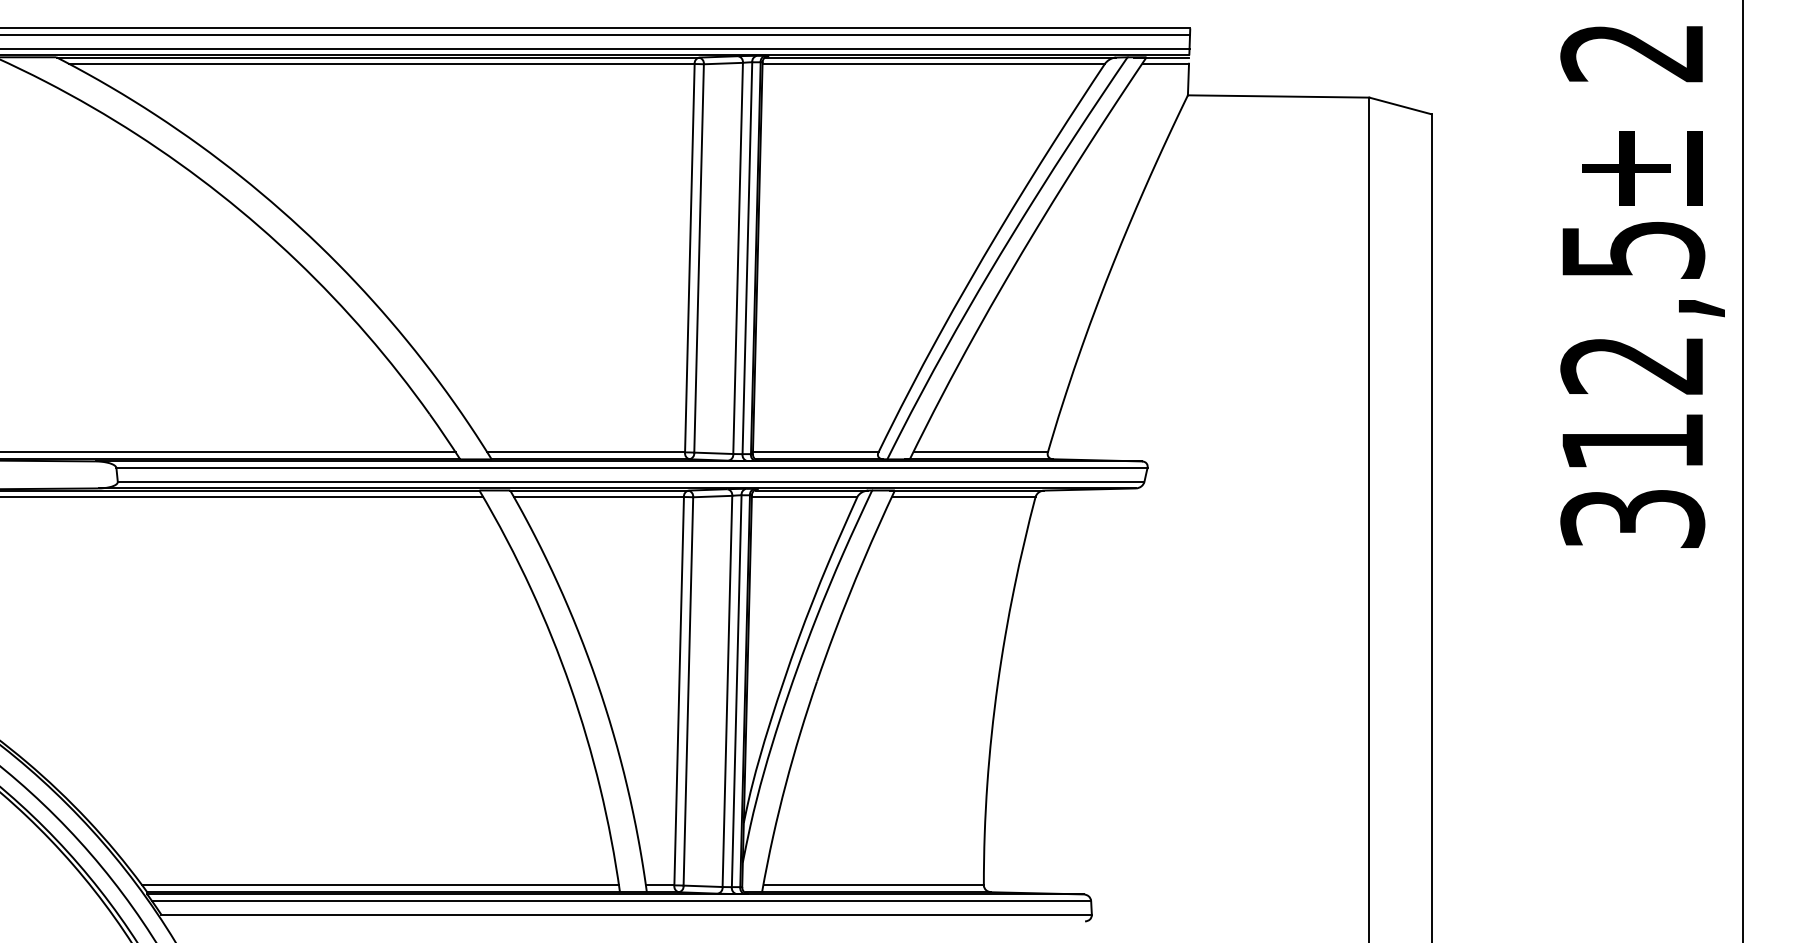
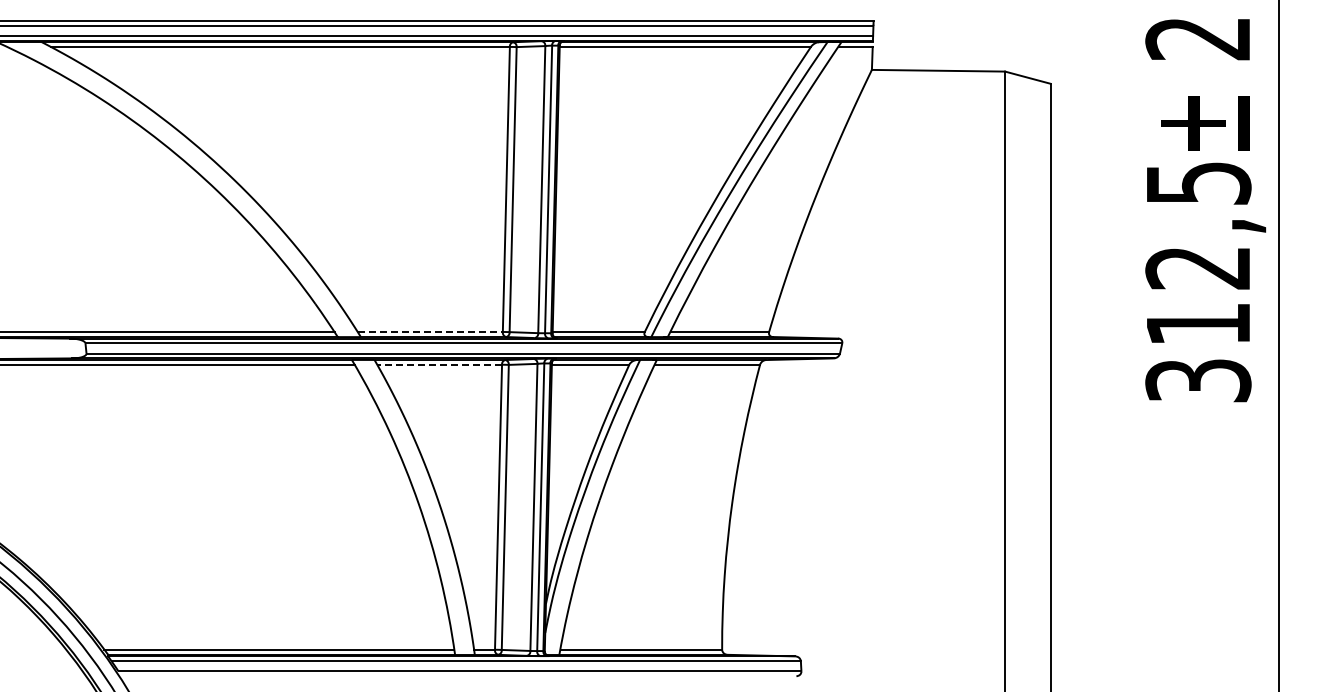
line: (586, 451) -> (430, 331), solid -> dashed
line: (598, 496) -> (439, 364), solid -> dashed

